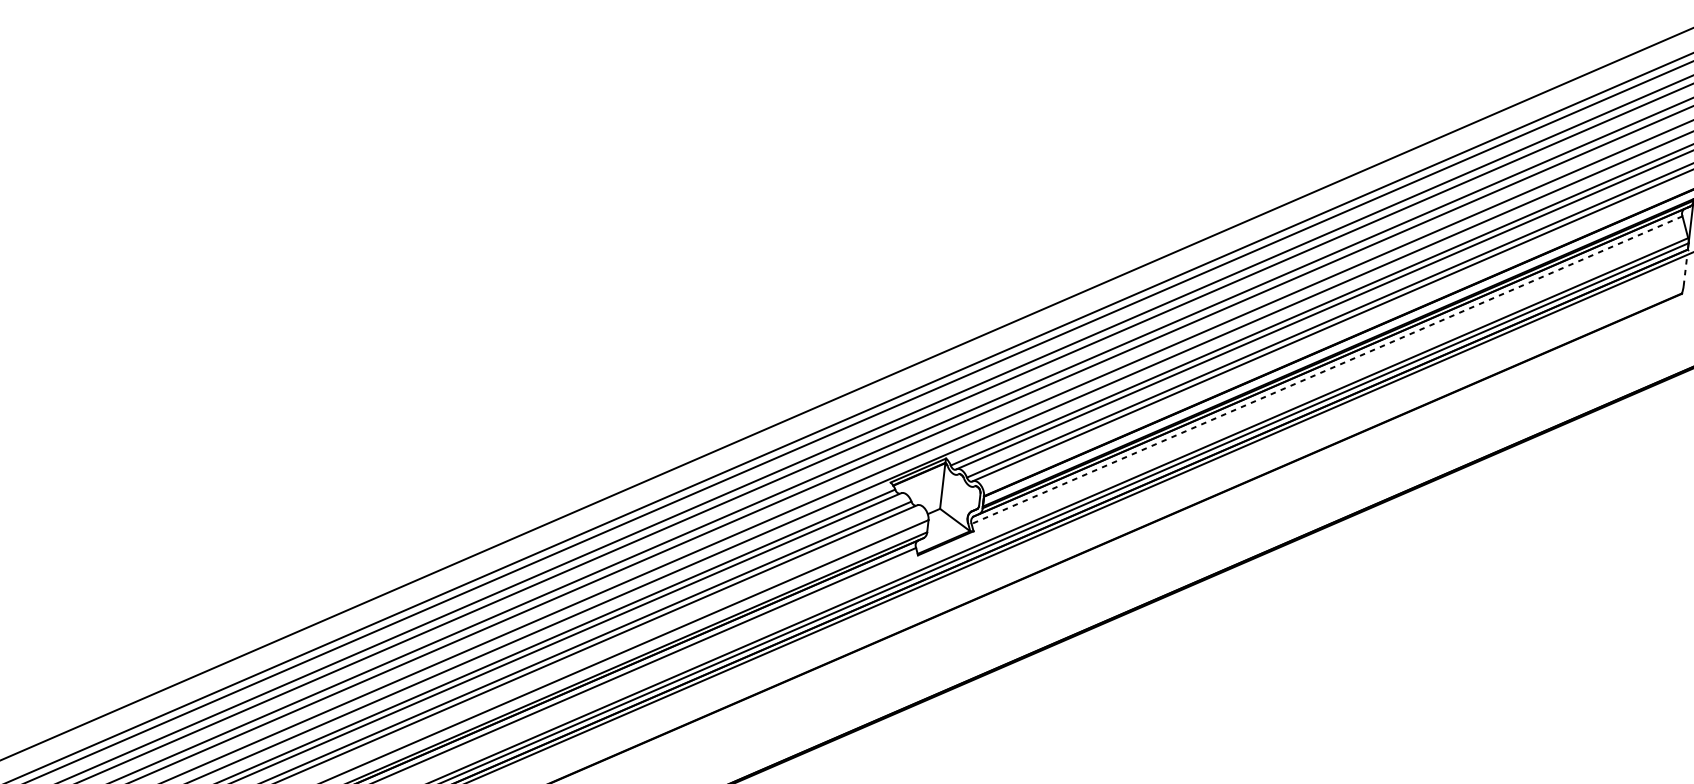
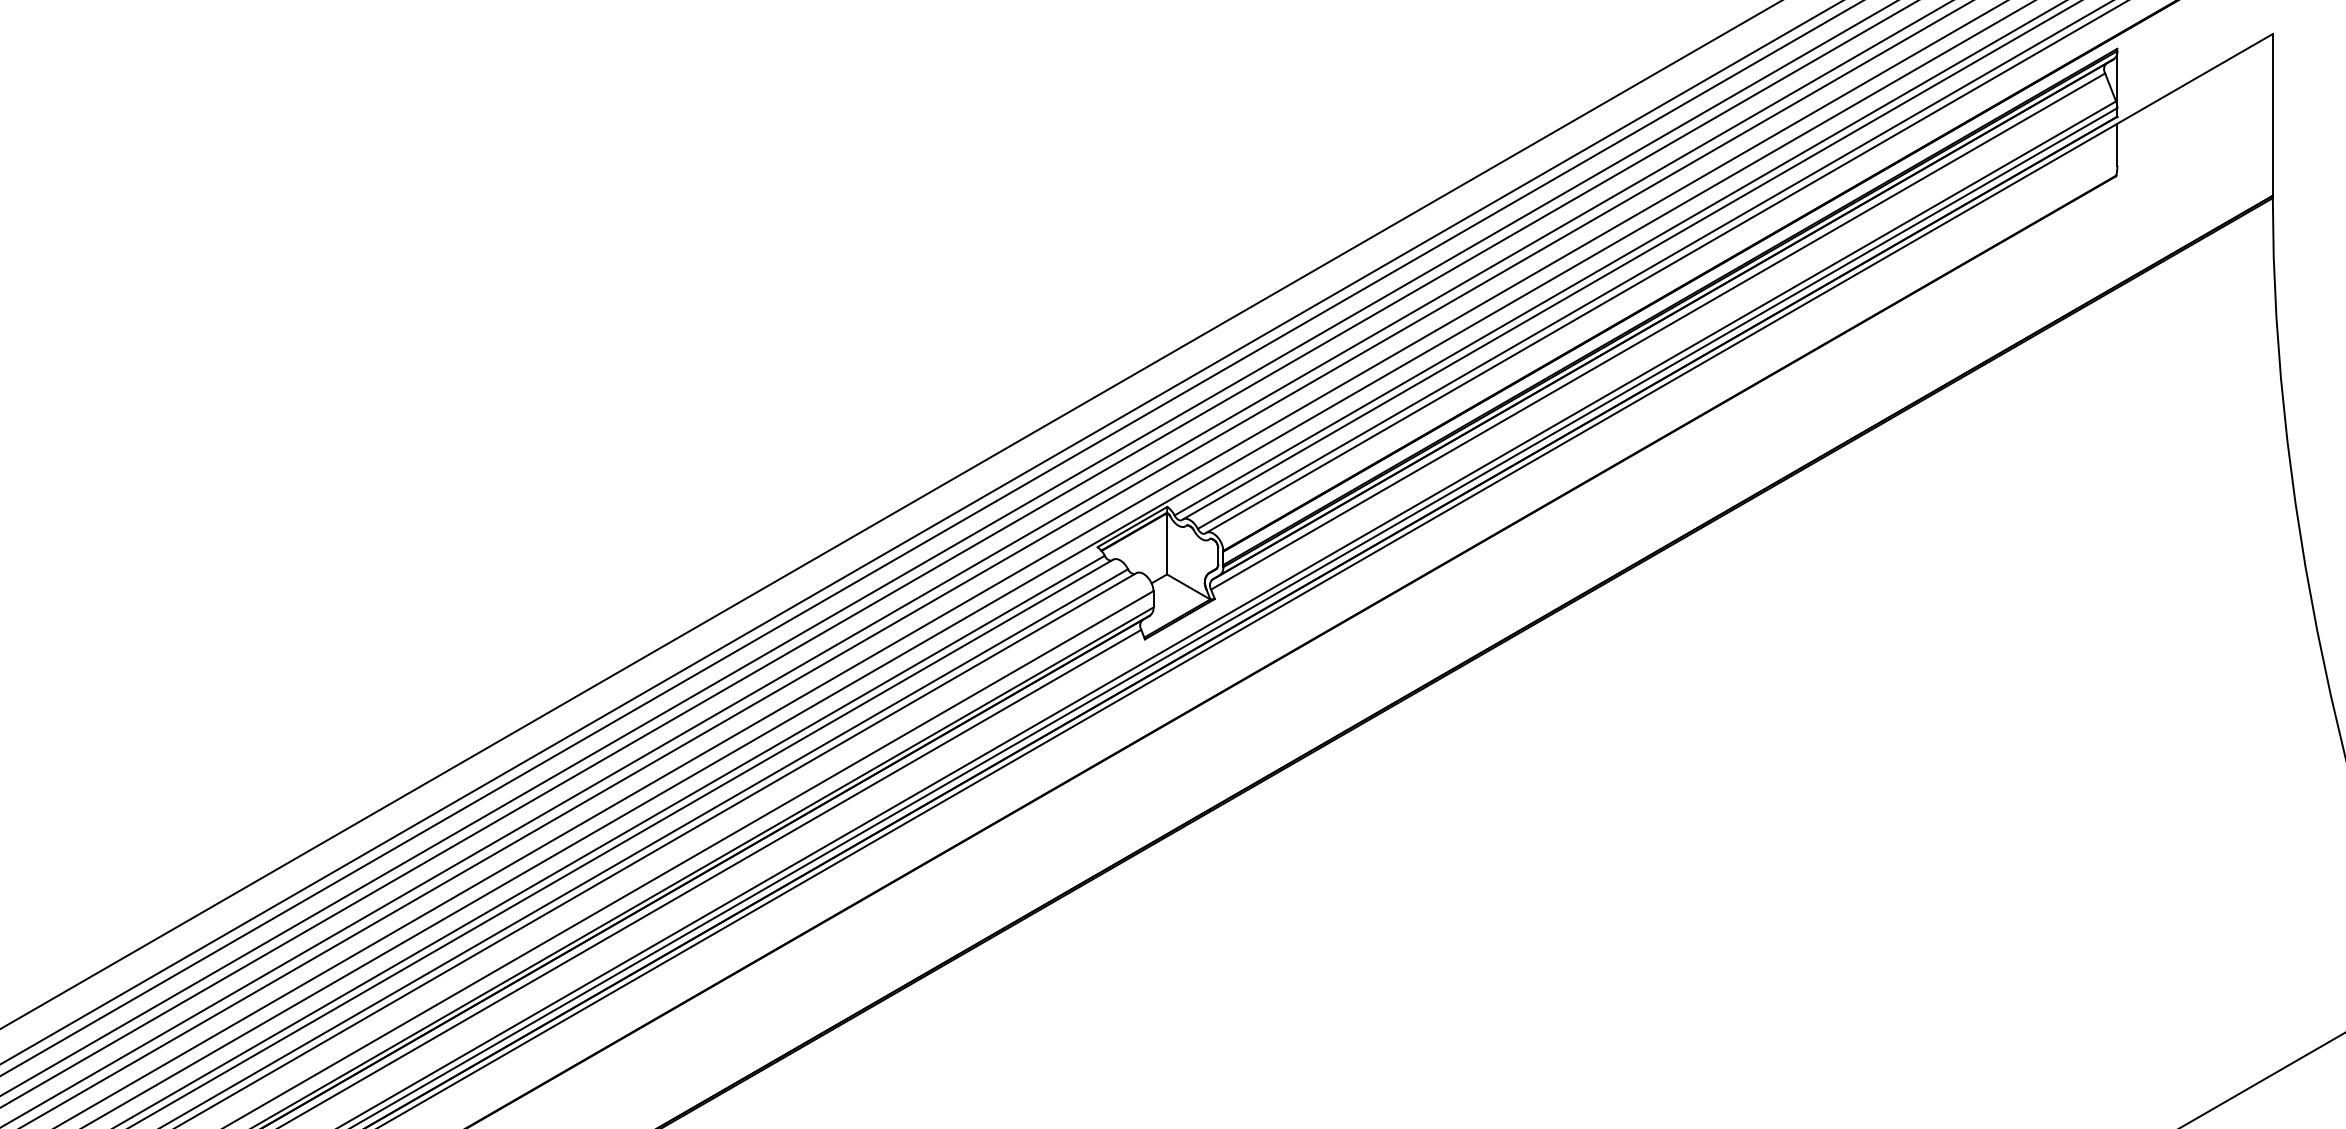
line: (1685, 270) -> (2117, 144), dashed -> solid
line: (1326, 370) -> (1657, 331), dashed -> solid

